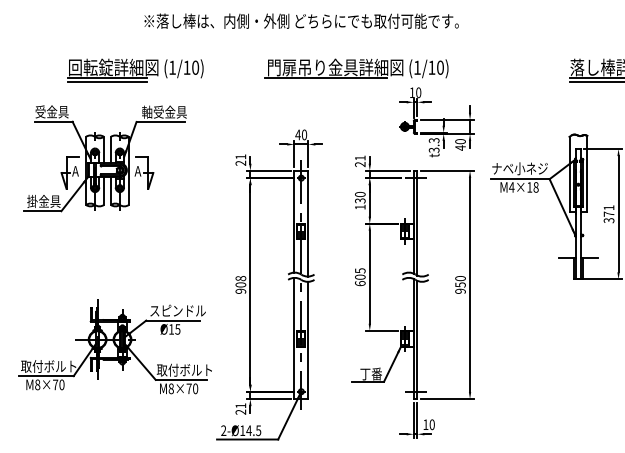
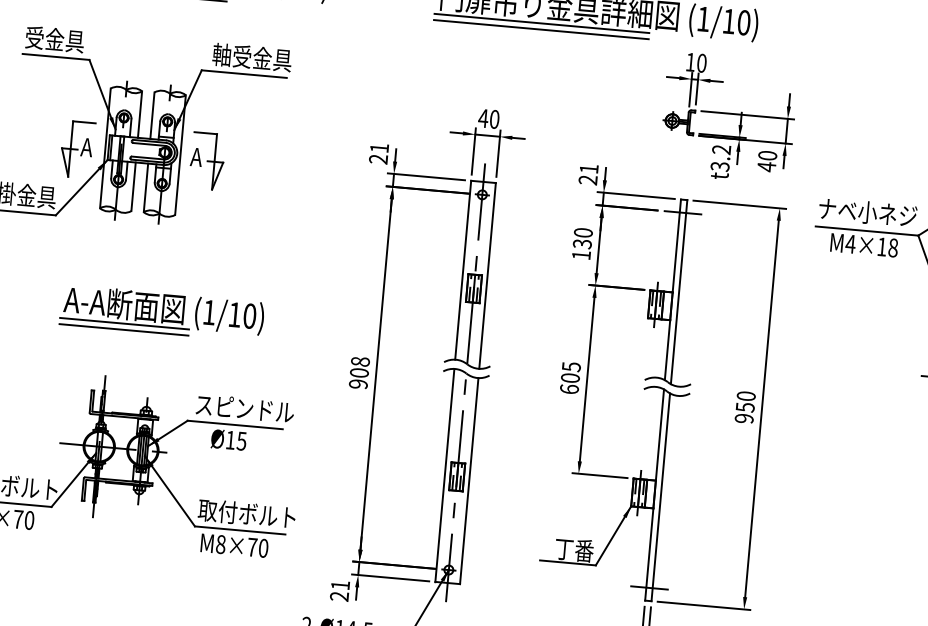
line: (326, 81) -> (541, 29), added
text: (434, 140) -> (722, 149), t3.3 -> t3.2
part: (126, 260) -> (162, 312), added

